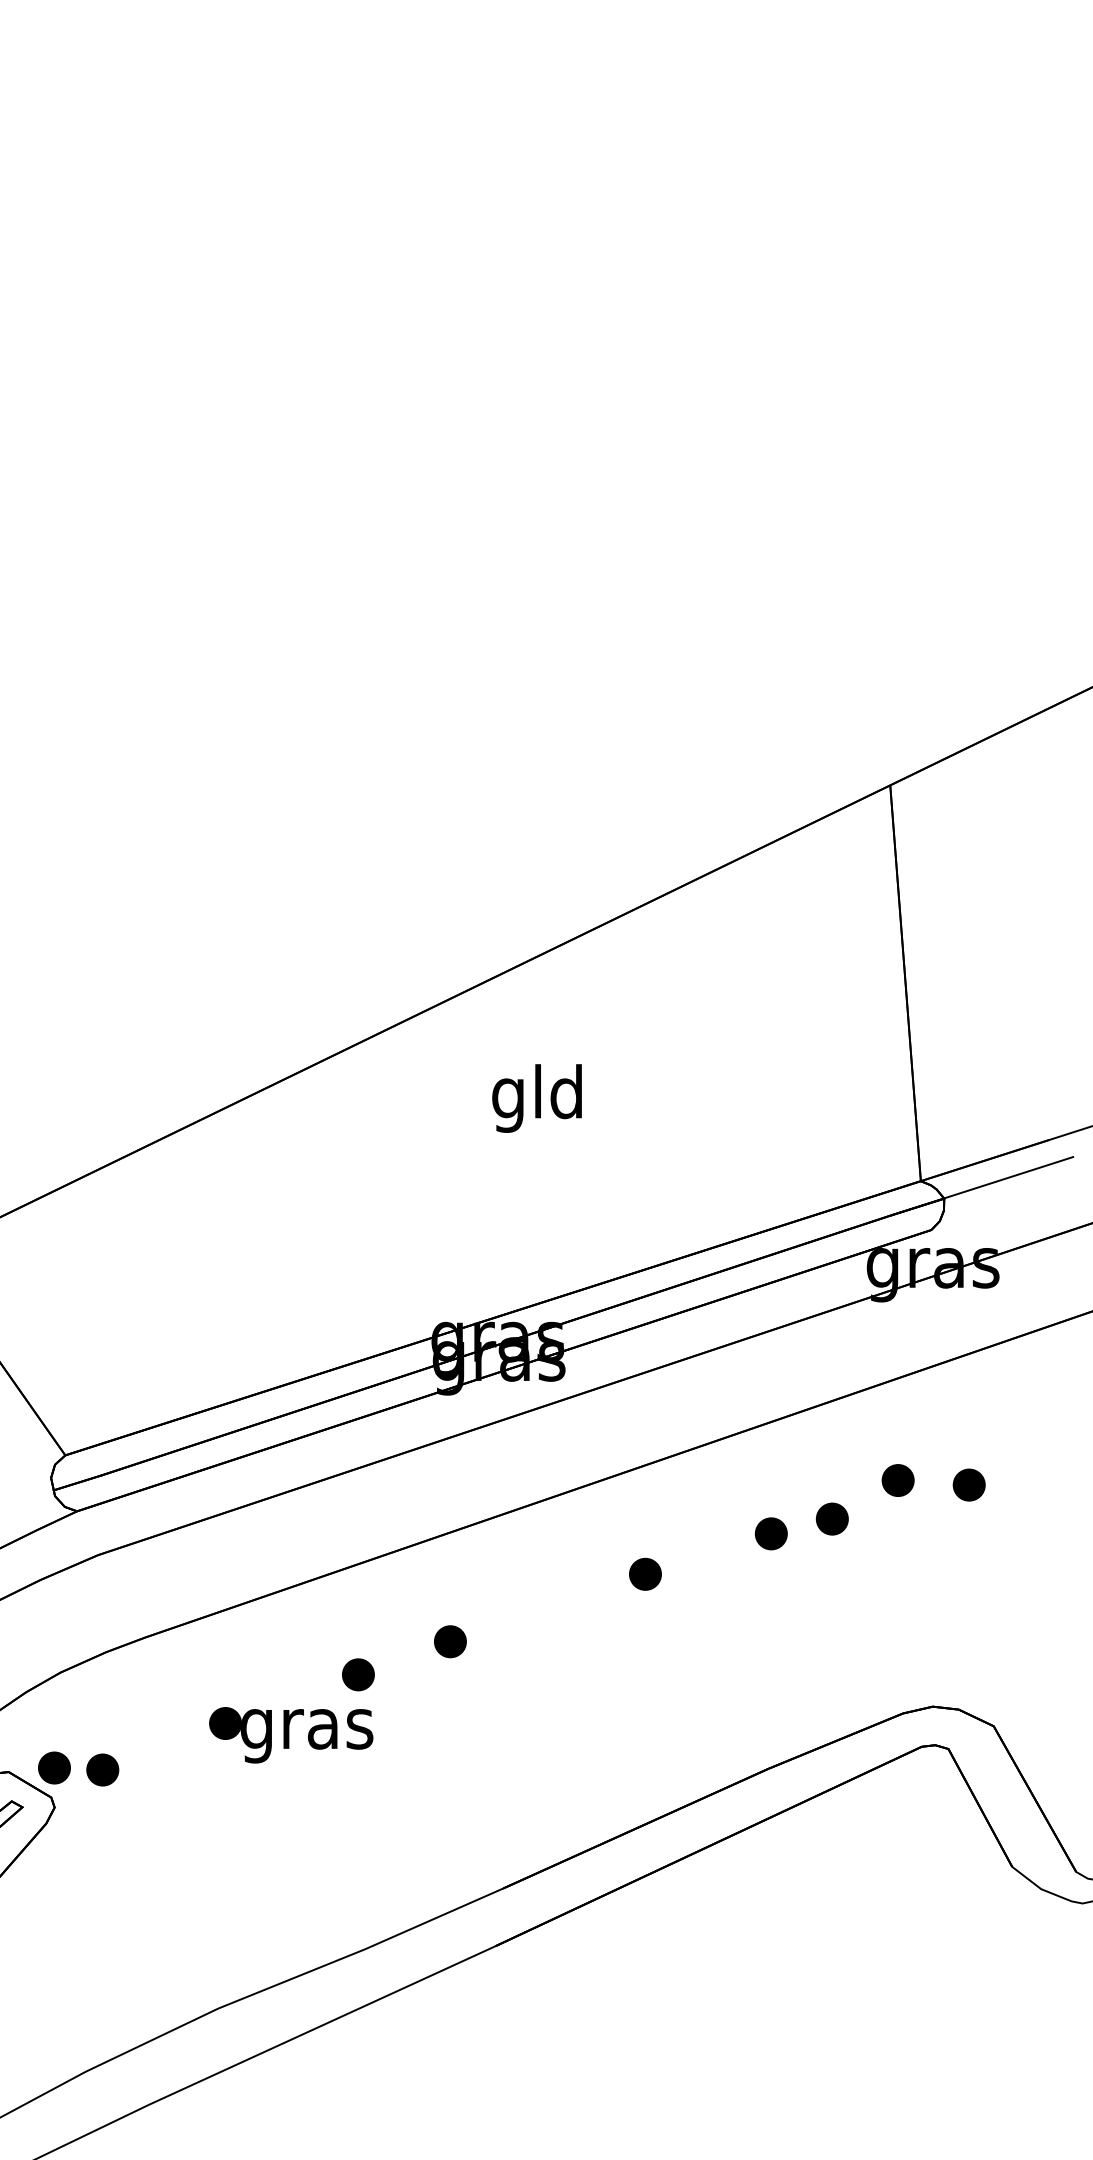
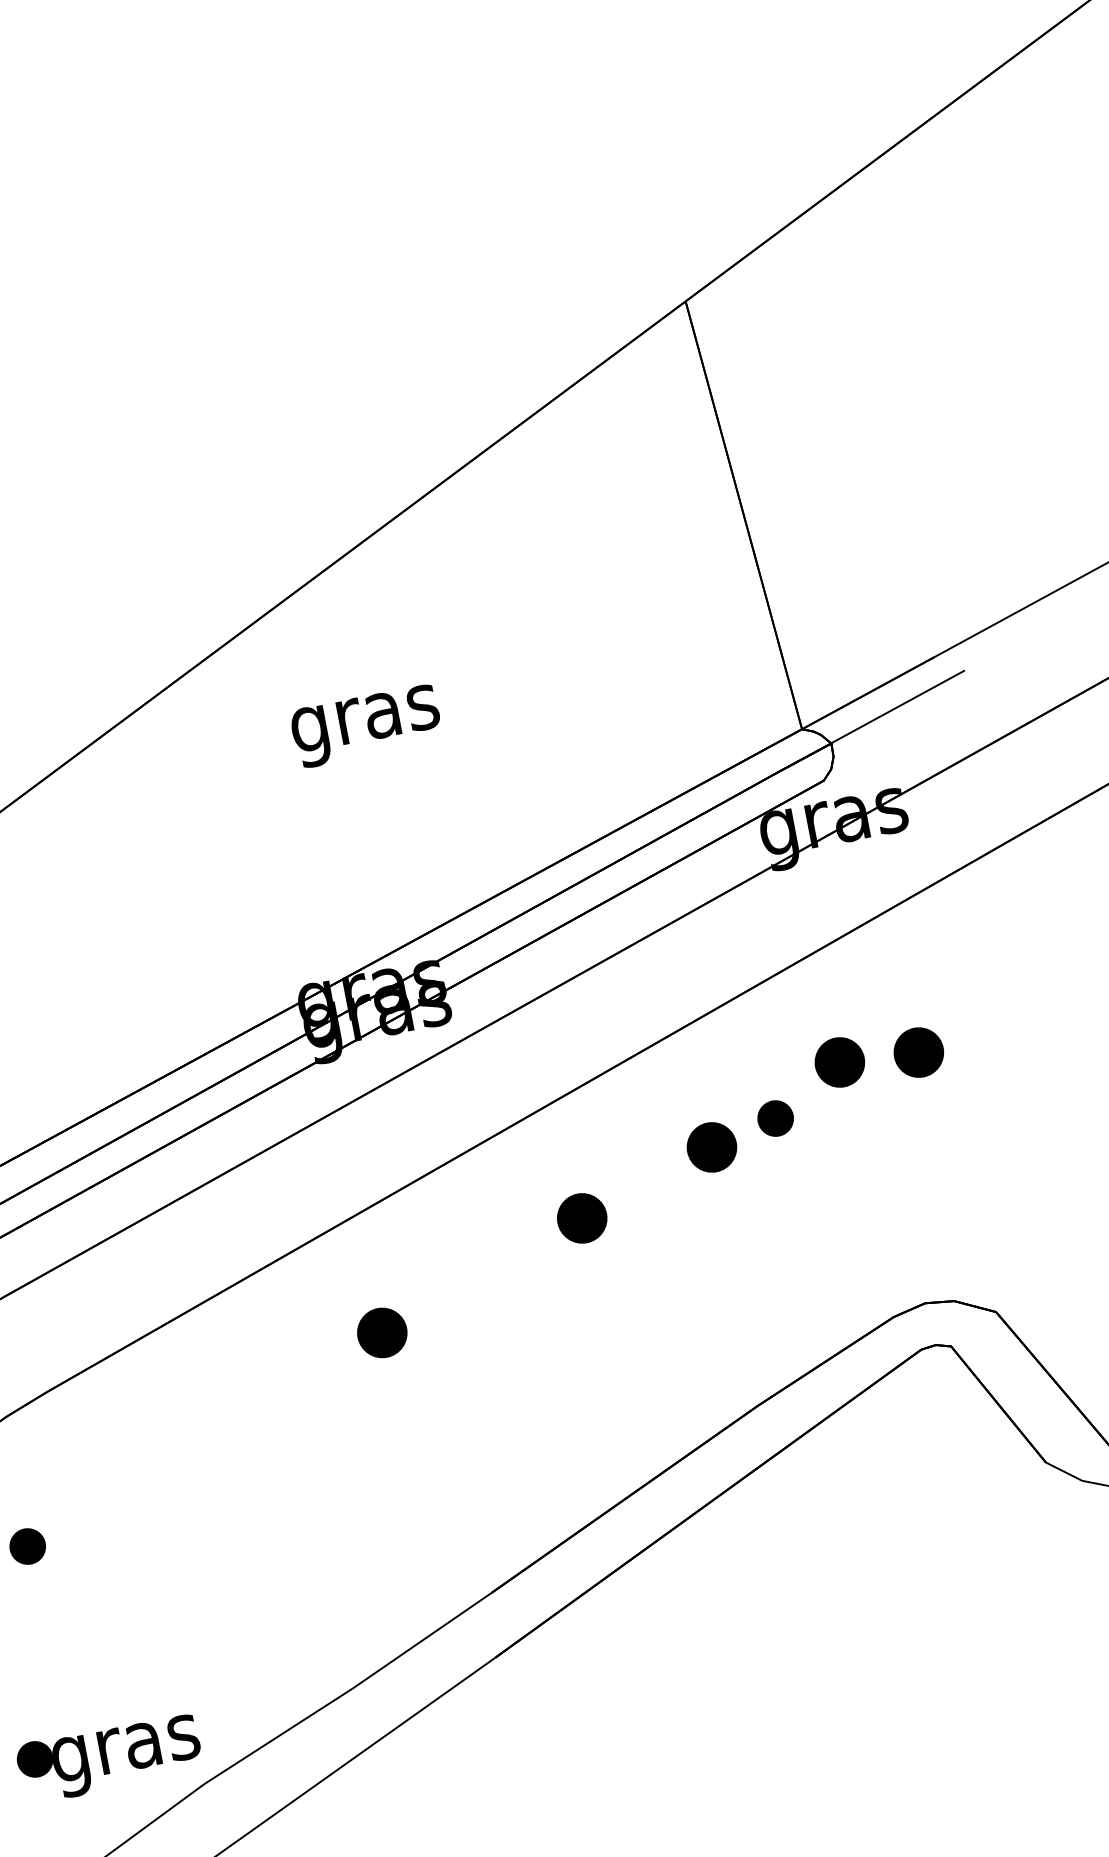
text: (538, 1098) -> (365, 718), gld -> gras
part: (897, 1480) -> (839, 1062), size x1.4
part: (968, 1484) -> (917, 1052), size x1.4
part: (770, 1533) -> (710, 1147), size x1.4
part: (645, 1573) -> (582, 1217), size x1.4
part: (450, 1641) -> (382, 1332), size x1.4
part: (358, 1674) -> (288, 1388), removed
part: (291, 1735) -> (110, 1758), moved

